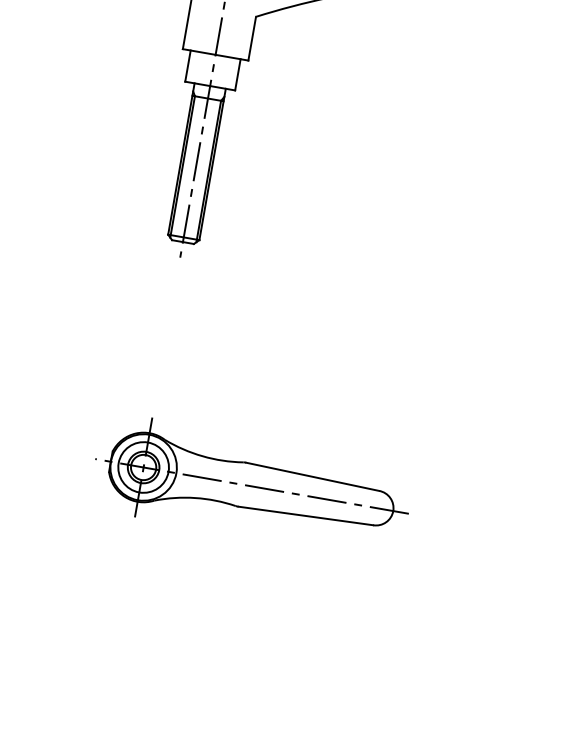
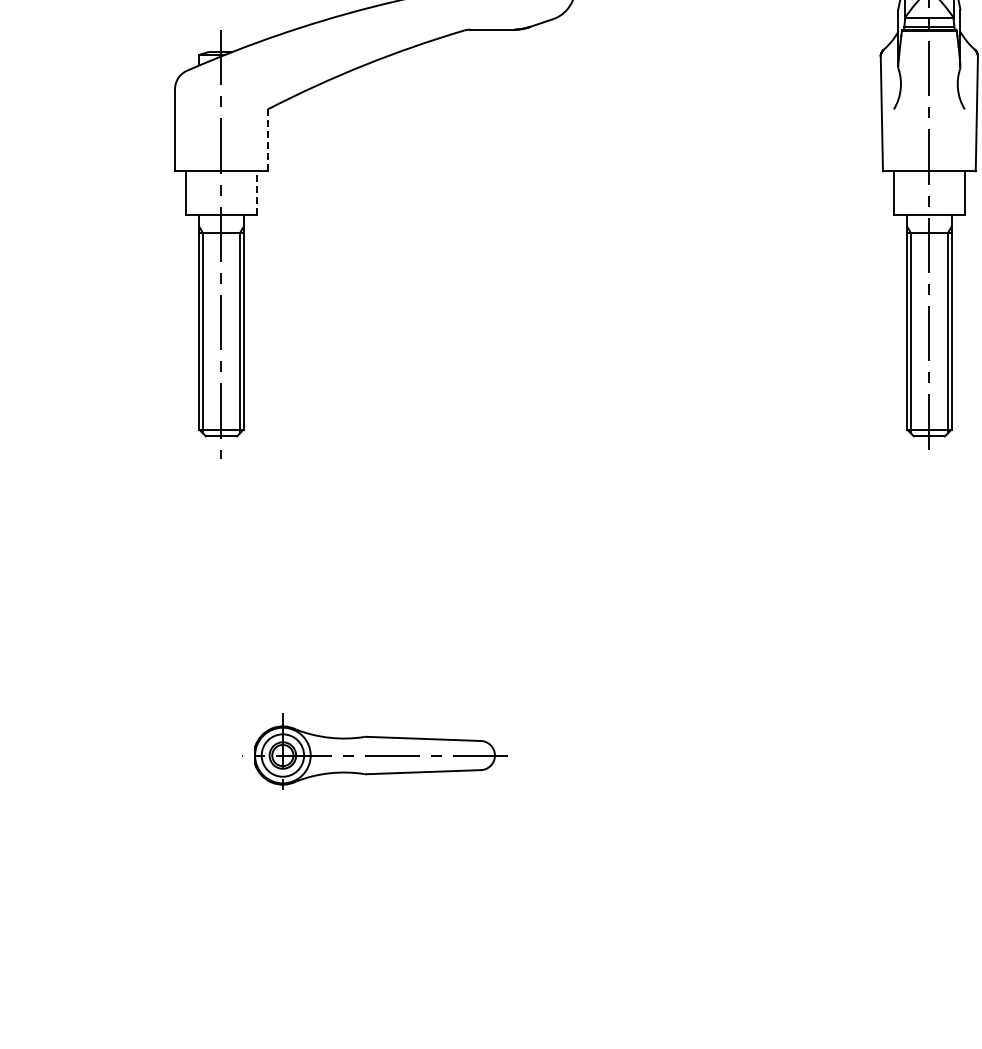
line: (251, 38) -> (267, 140), solid -> dashed
line: (237, 74) -> (256, 192), solid -> dashed
part: (251, 486) -> (374, 755), size x0.6

